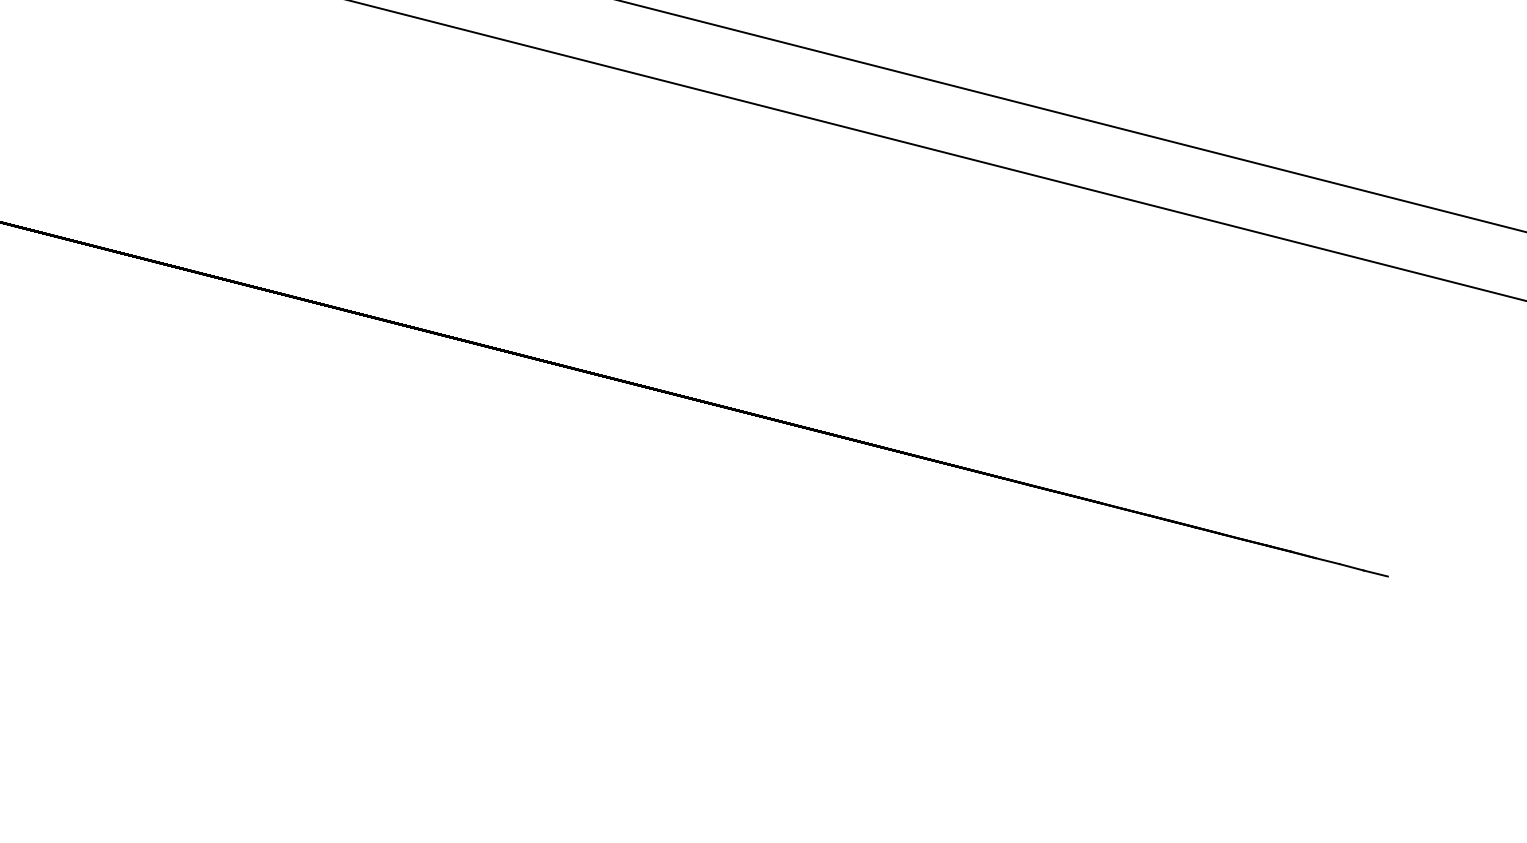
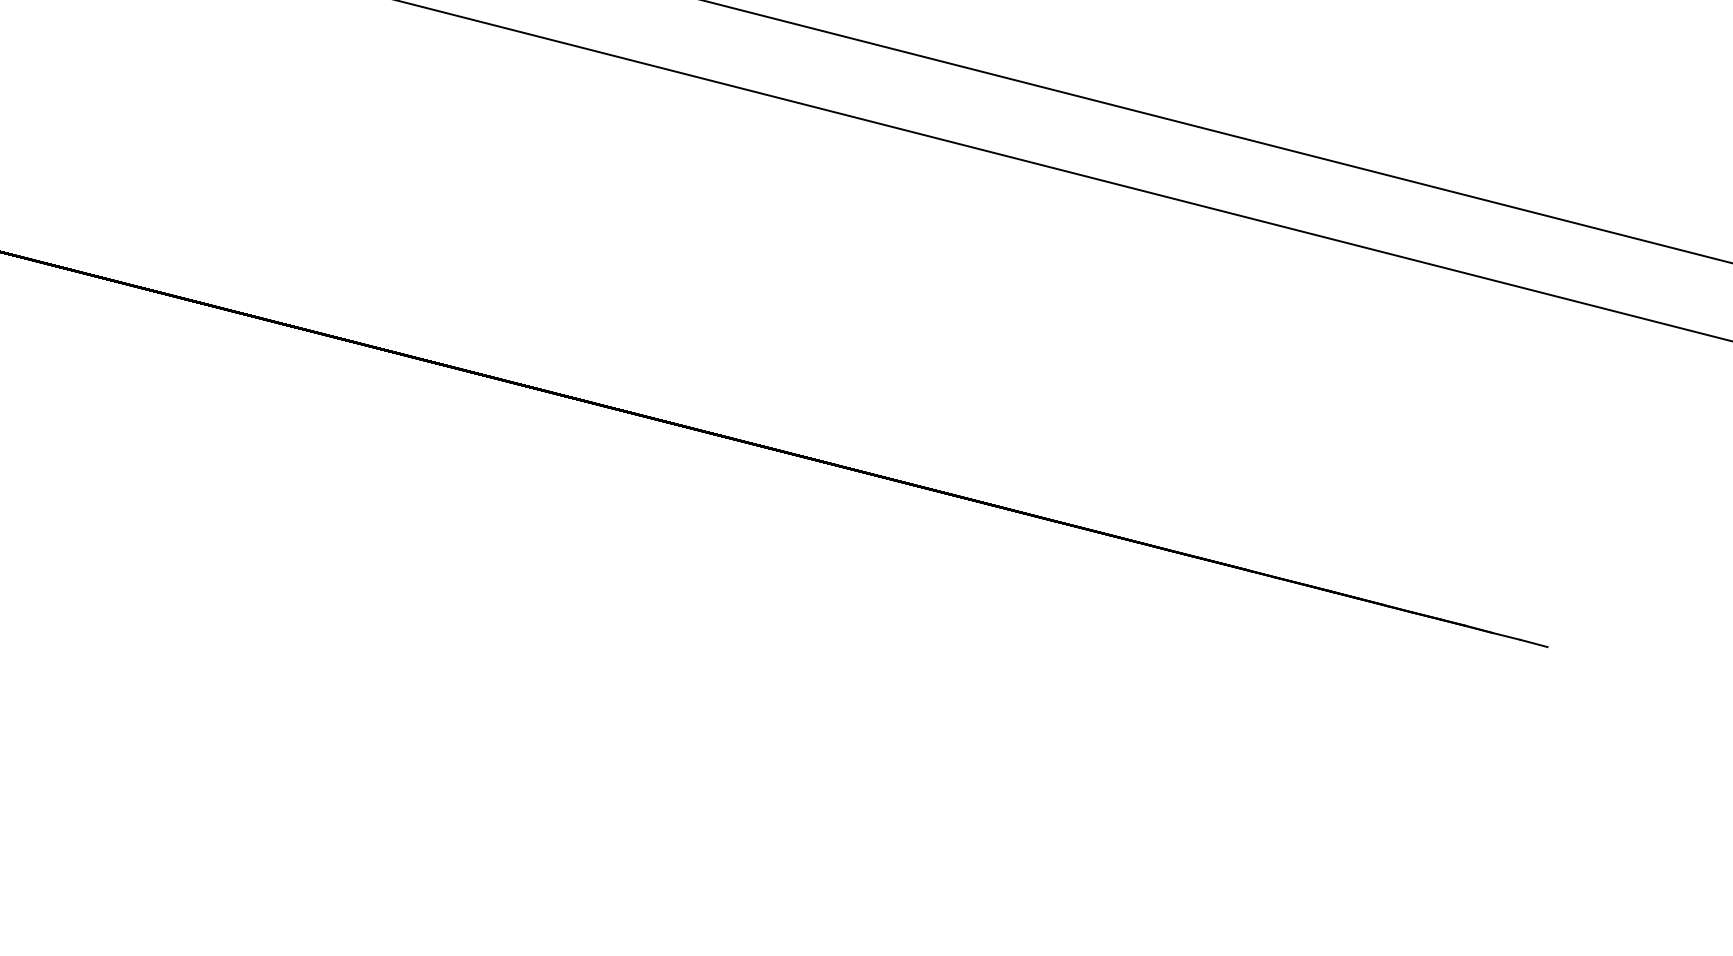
line: (1375, 573) -> (1560, 650), removed

